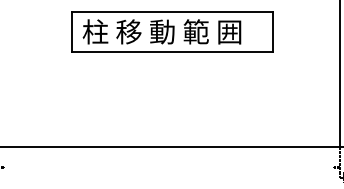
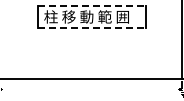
line: (172, 12) -> (92, 6), solid -> dashed
line: (172, 51) -> (92, 27), solid -> dashed

